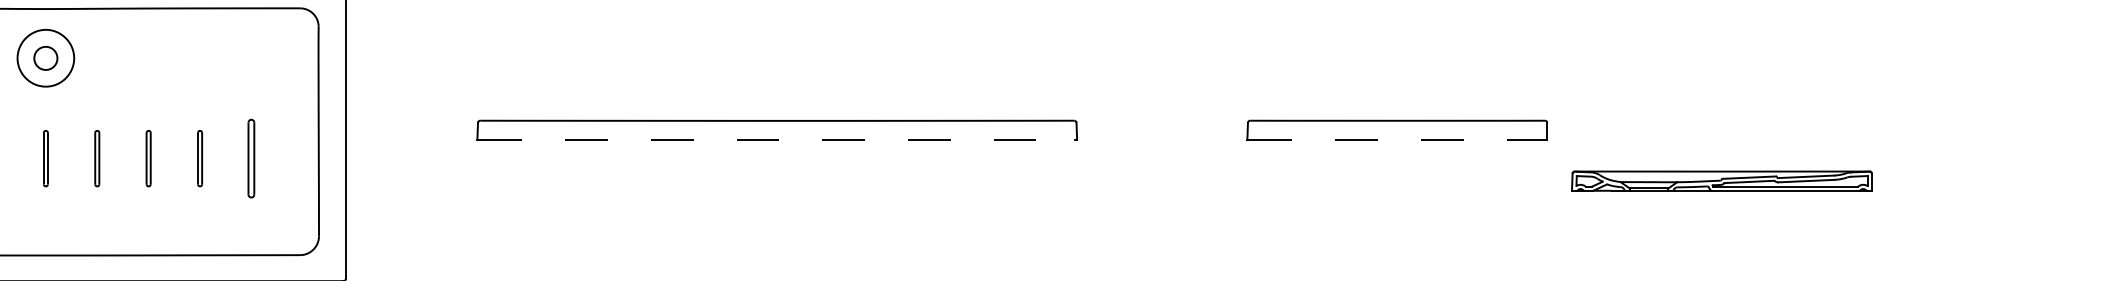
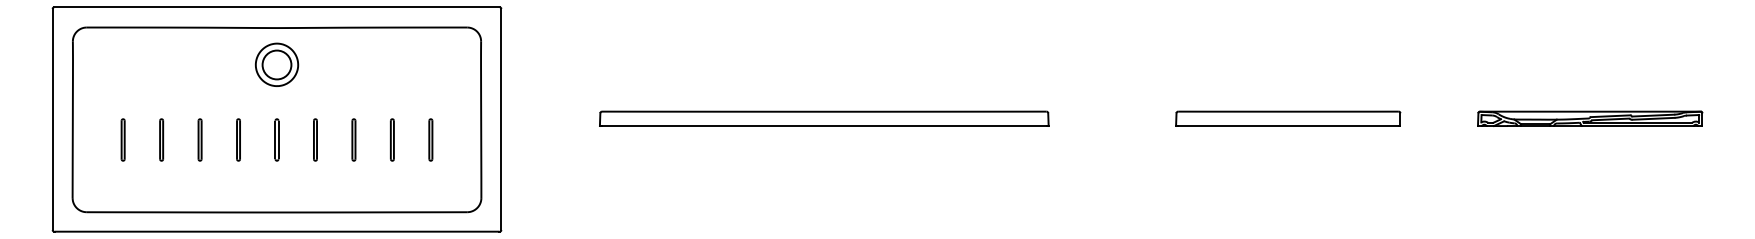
circle: (45, 57) -> (276, 64), size x1.67
line: (777, 140) -> (824, 126), dashed -> solid
line: (1397, 140) -> (1288, 126), dashed -> solid
part: (250, 157) -> (430, 139), size x0.71
part: (1722, 180) -> (1590, 118), moved

